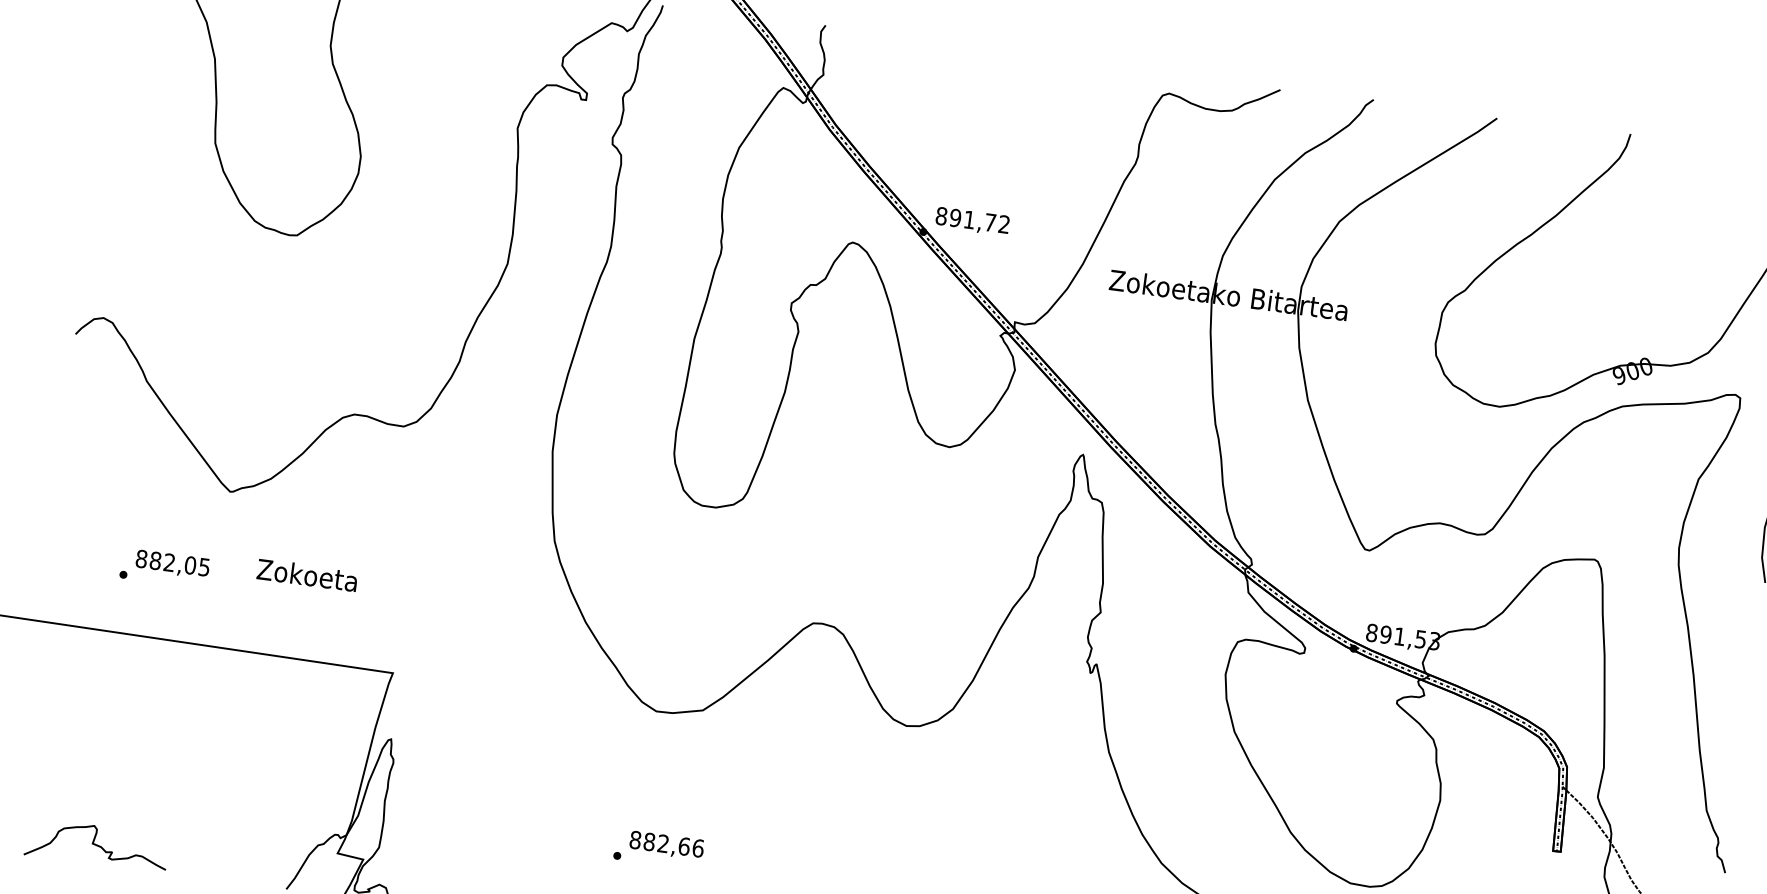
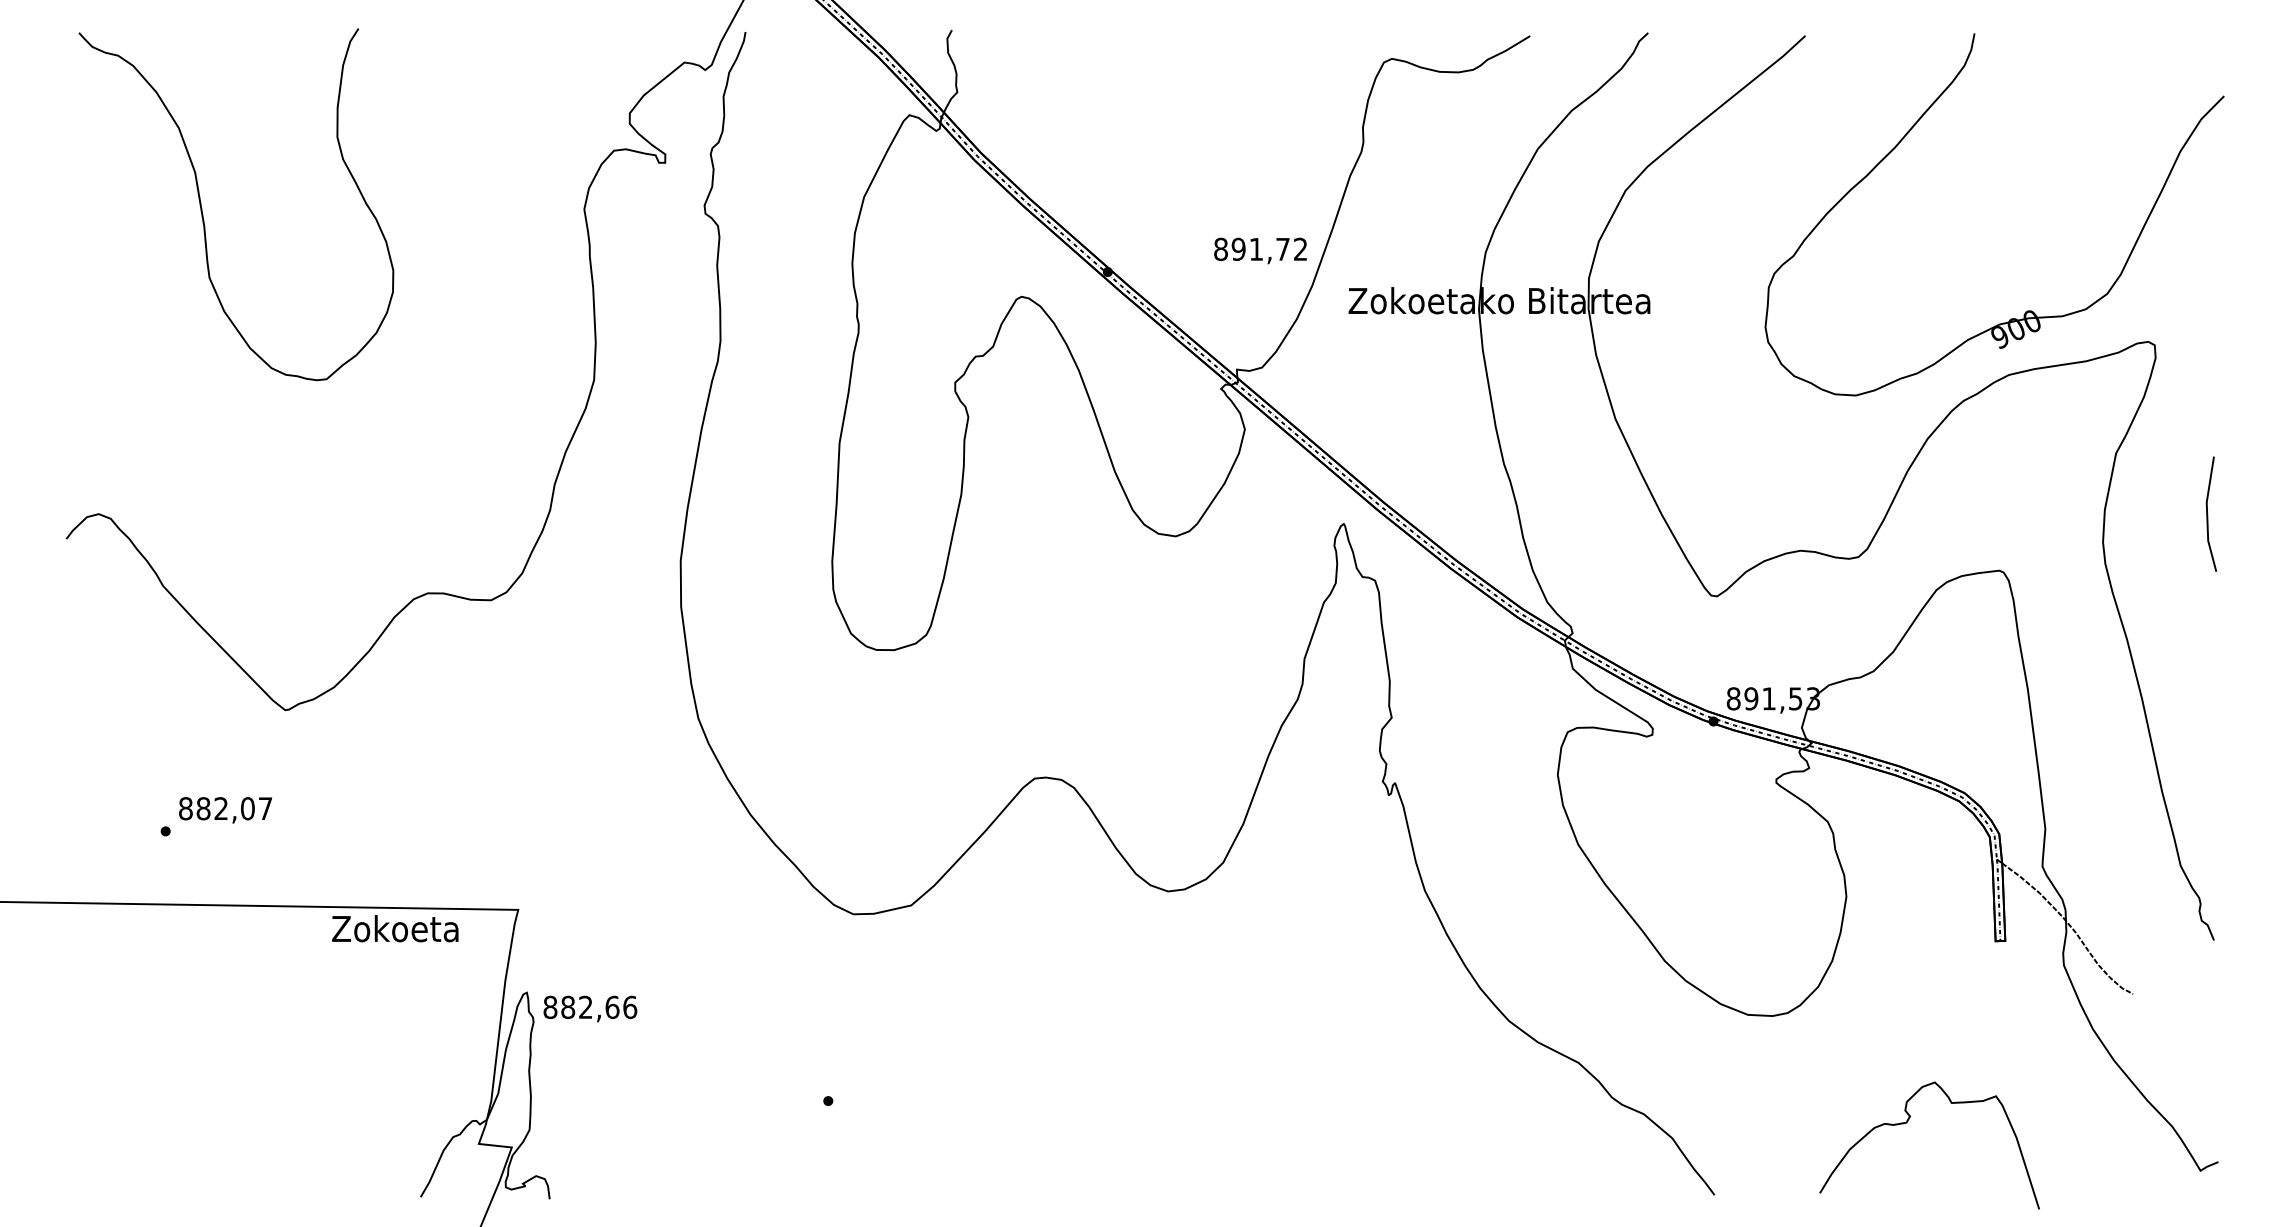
text: (972, 221) -> (1260, 250), moved
text: (204, 567) -> (265, 808), 882,05 -> 882,07
text: (307, 575) -> (395, 928), moved
curve: (97, 844) -> (177, 1172), removed
text: (666, 845) -> (590, 1008), moved

